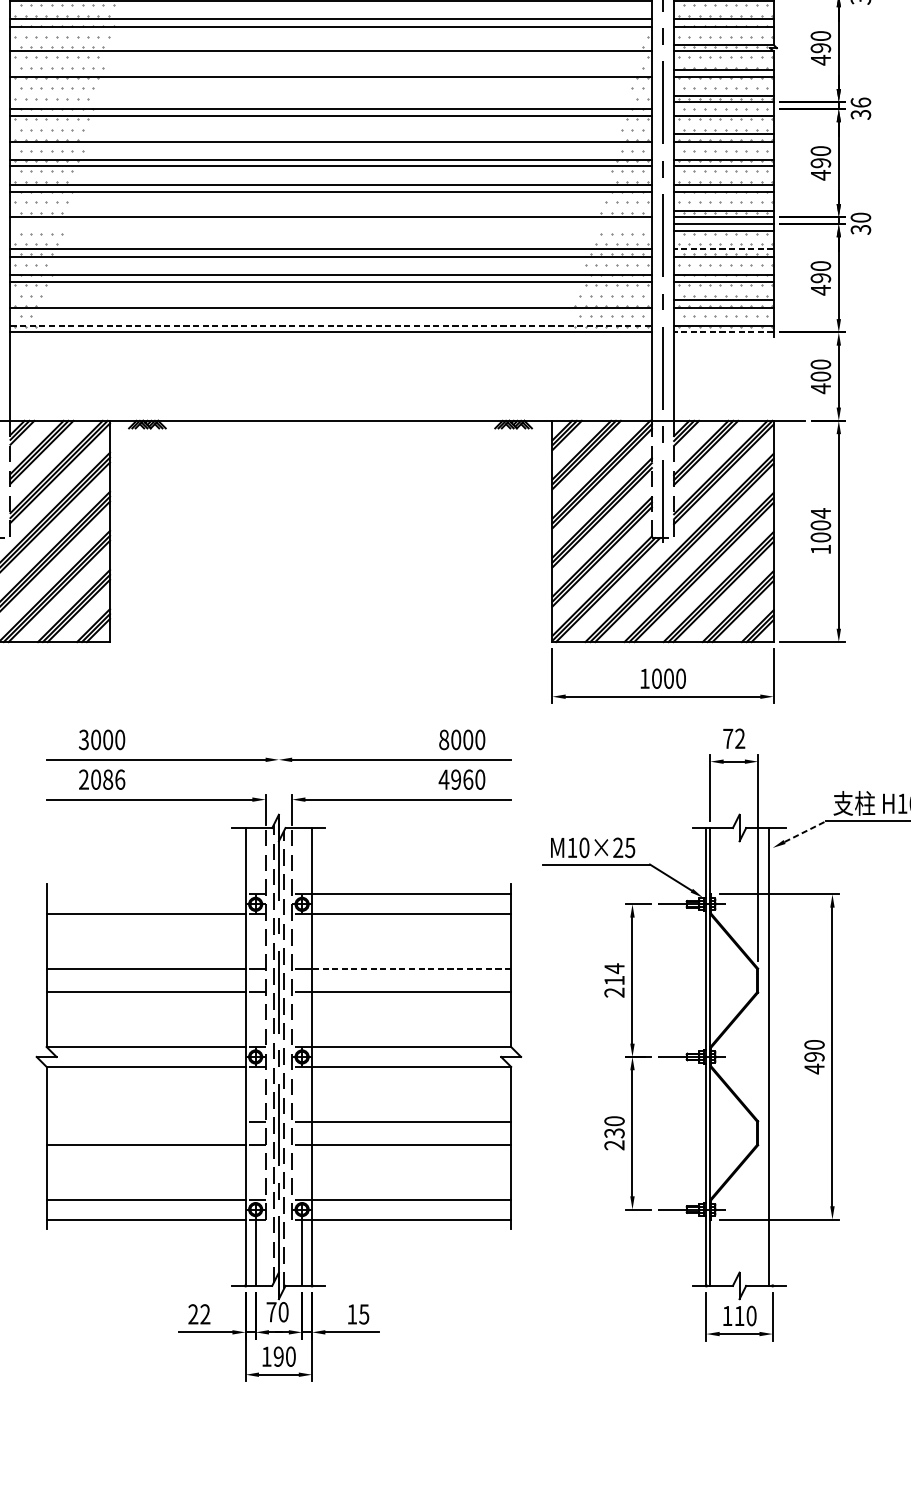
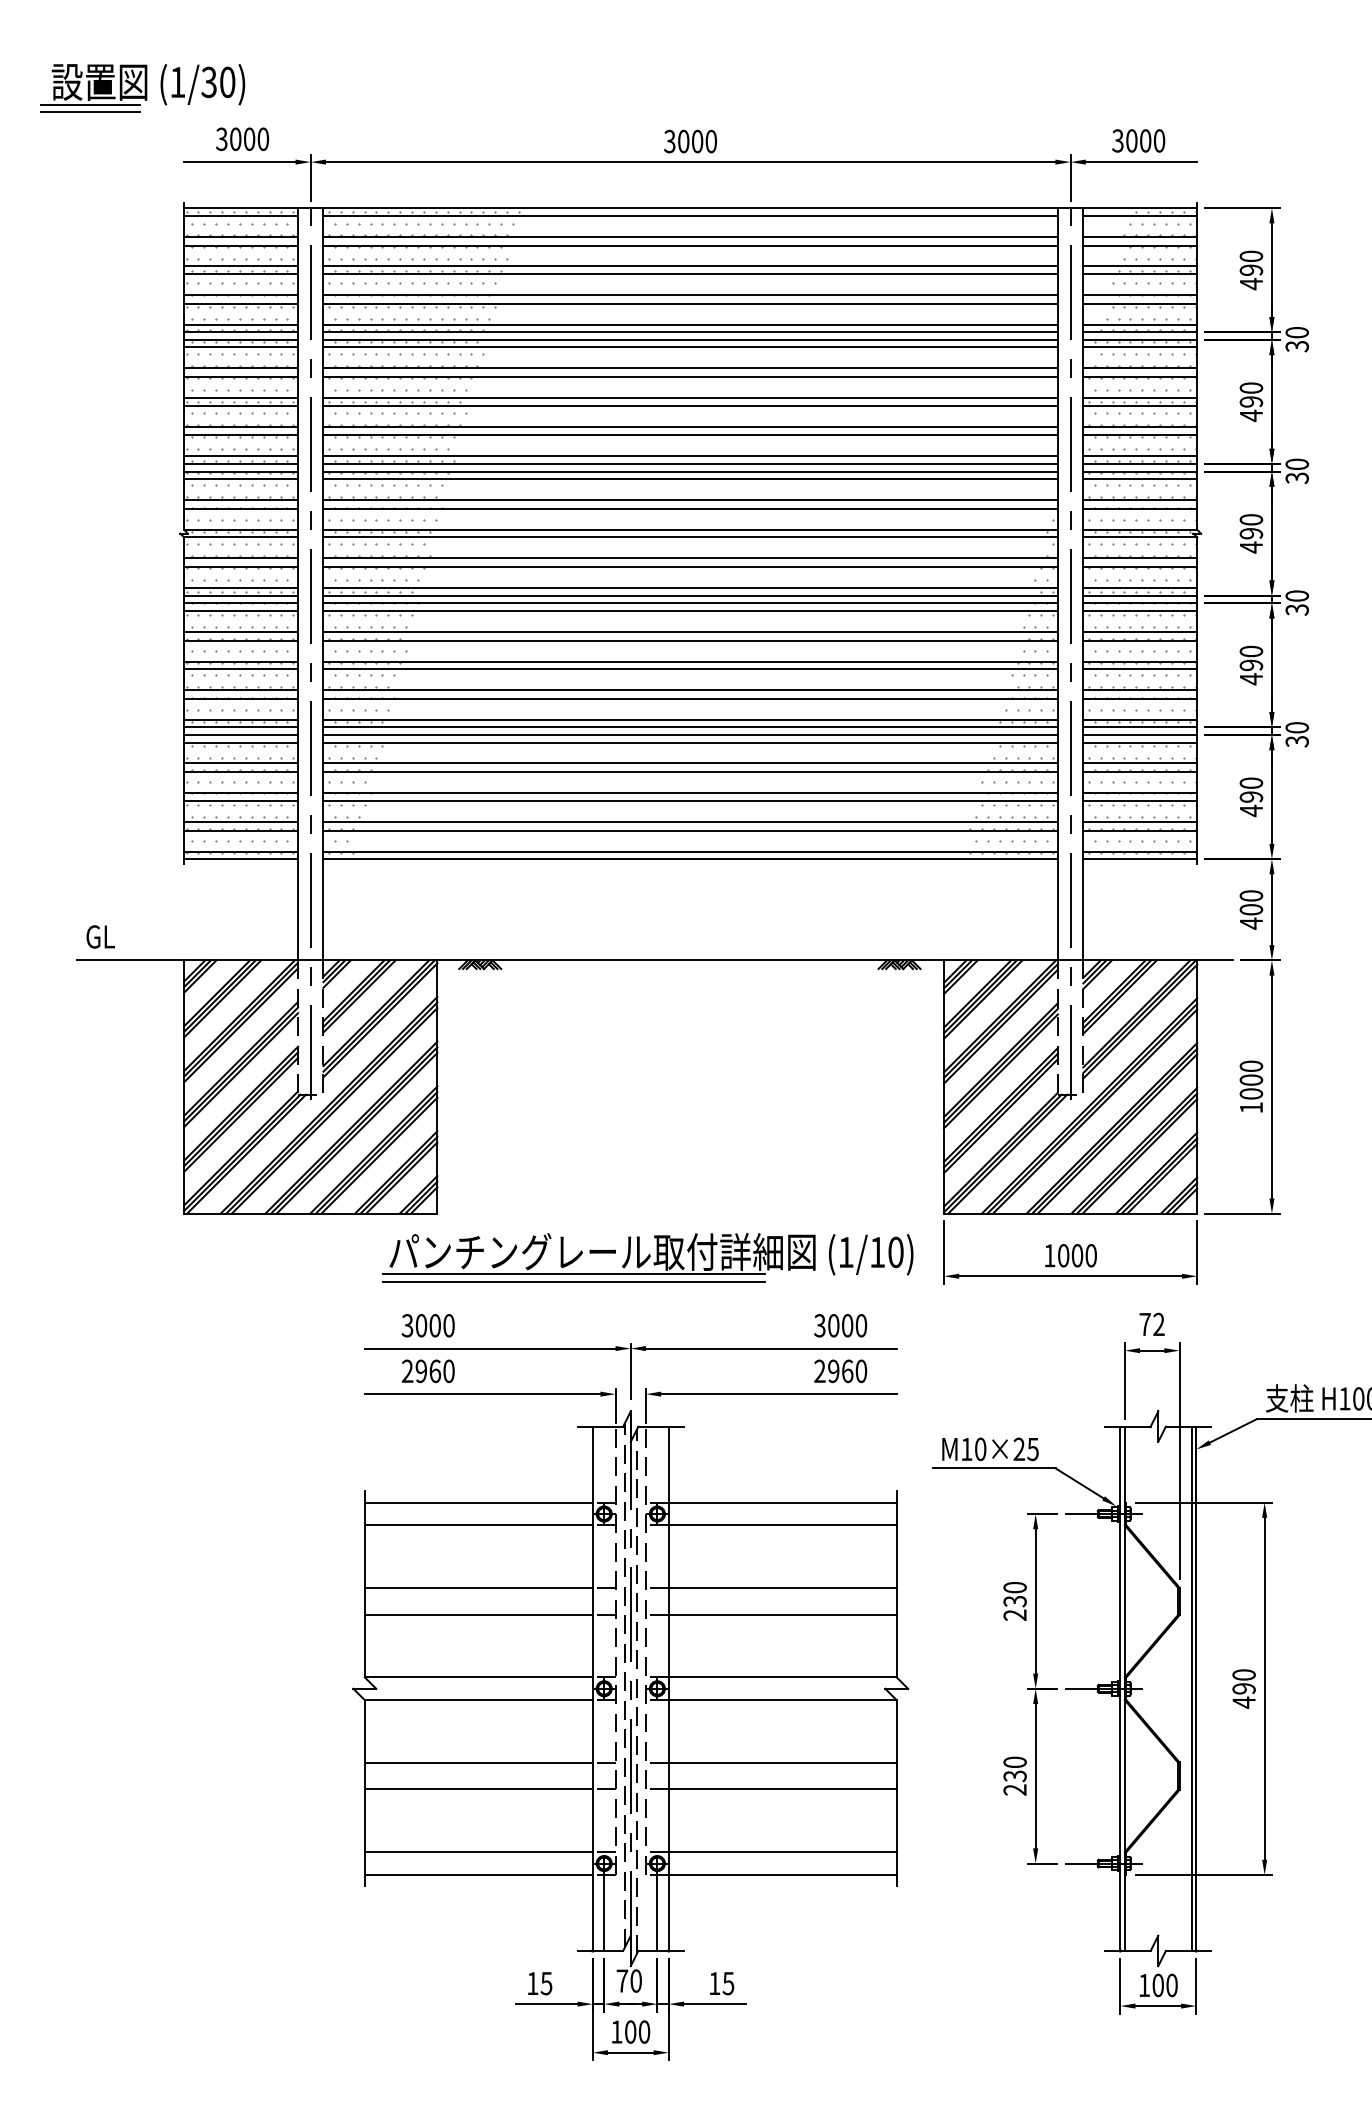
line: (331, 44) -> (690, 529), added
line: (331, 69) -> (690, 558), added
line: (331, 96) -> (690, 588), added
line: (331, 102) -> (690, 595), added
text: (860, 102) -> (1296, 595), 36 -> 30
line: (724, 109) -> (1140, 603), added
line: (331, 133) -> (690, 631), added
line: (331, 210) -> (690, 719), added
line: (331, 224) -> (690, 735), added
line: (331, 230) -> (690, 742), added
line: (724, 248) -> (1140, 763), dashed -> solid
line: (331, 299) -> (690, 821), added
line: (331, 325) -> (691, 851), dashed -> solid
line: (724, 332) -> (1140, 859), dashed -> solid
text: (820, 513) -> (1251, 1066), 1004 -> 1000
part: (293, 680) -> (647, 1257), added
text: (443, 739) -> (819, 1325), 8000 -> 3000
text: (107, 778) -> (434, 1370), 2086 -> 2960
text: (443, 778) -> (819, 1370), 4960 -> 2960
line: (278, 779) -> (630, 1371), added
line: (805, 831) -> (1233, 1430), dashed -> solid
line: (145, 894) -> (478, 1502), added
line: (411, 969) -> (782, 1588), dashed -> solid
text: (613, 974) -> (1014, 1594), 214 -> 230
line: (772, 1056) -> (1196, 1688), added
line: (145, 1121) -> (478, 1762), added
text: (199, 1314) -> (539, 1983), 22 -> 15
text: (738, 1316) -> (1157, 1985), 110 -> 100
text: (278, 1356) -> (630, 2031), 190 -> 100

